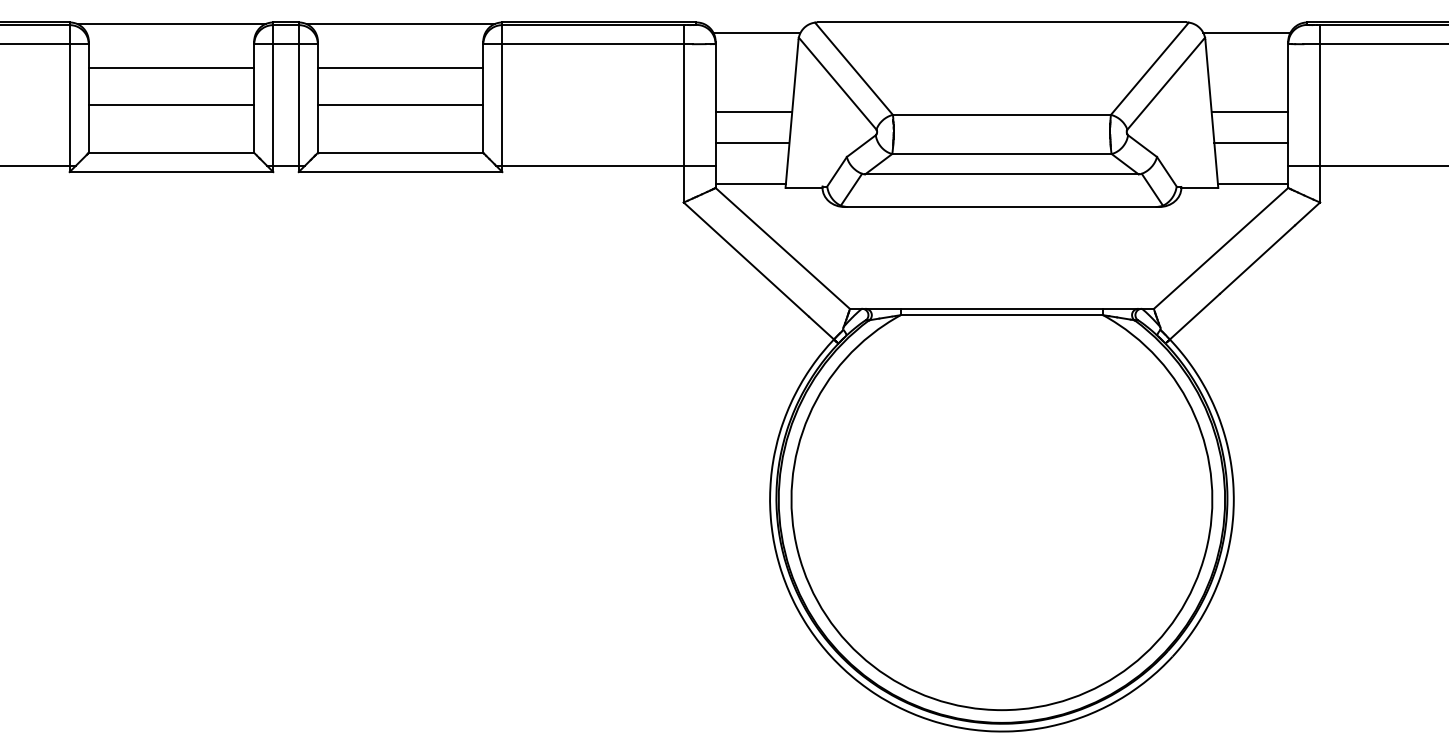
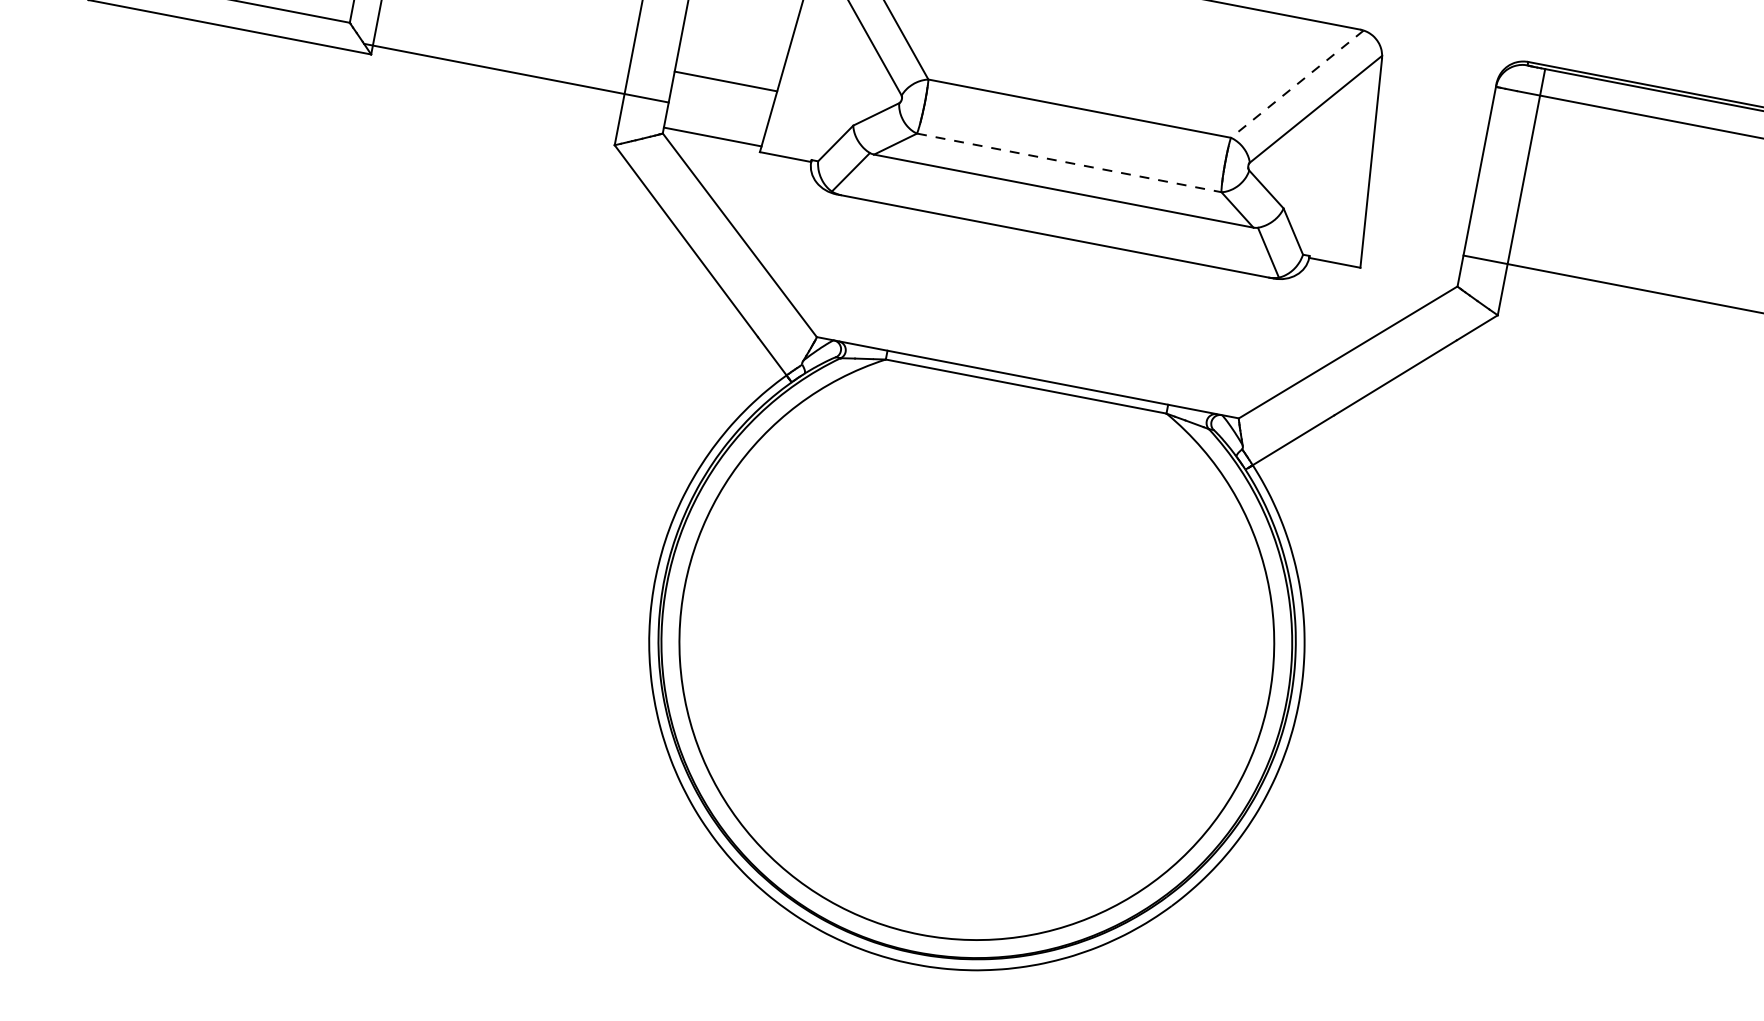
line: (1246, 33) -> (1440, 61), removed
line: (1149, 69) -> (1296, 85), solid -> dashed
line: (753, 111) -> (735, 37), removed
line: (1249, 111) -> (1424, 170), removed
line: (1251, 143) -> (1418, 215), removed
line: (1001, 153) -> (1068, 162), solid -> dashed
line: (1252, 183) -> (1409, 270), removed

